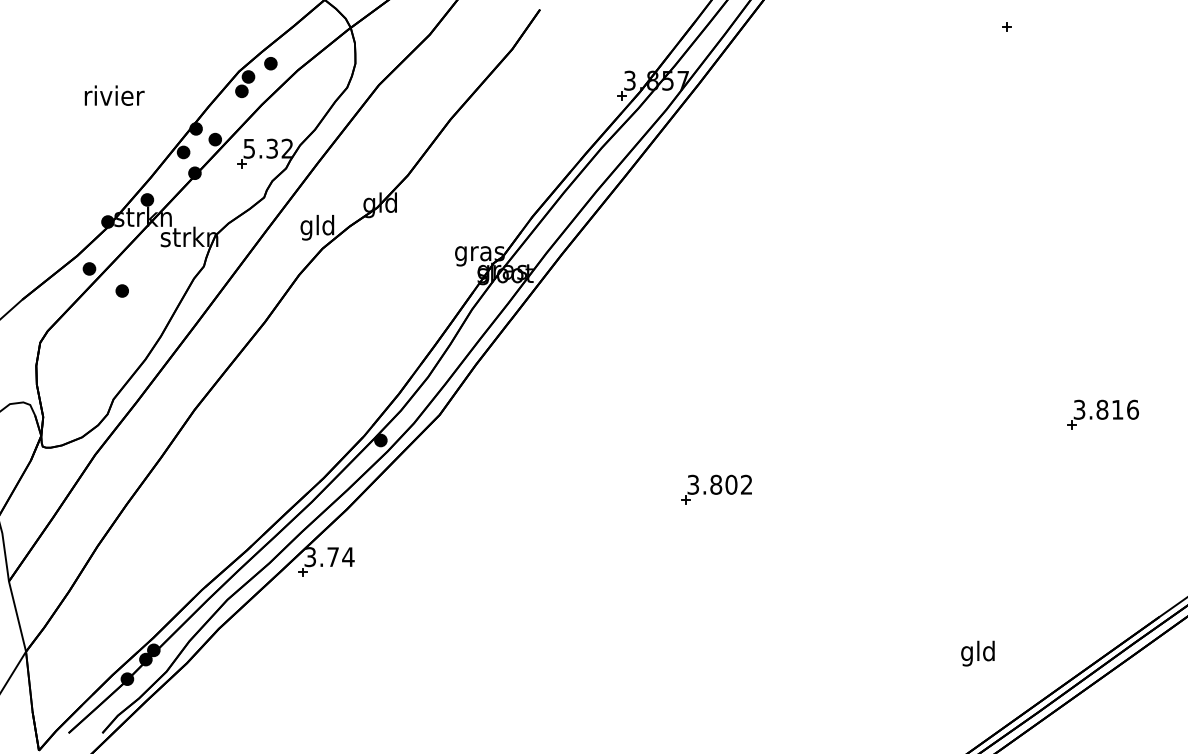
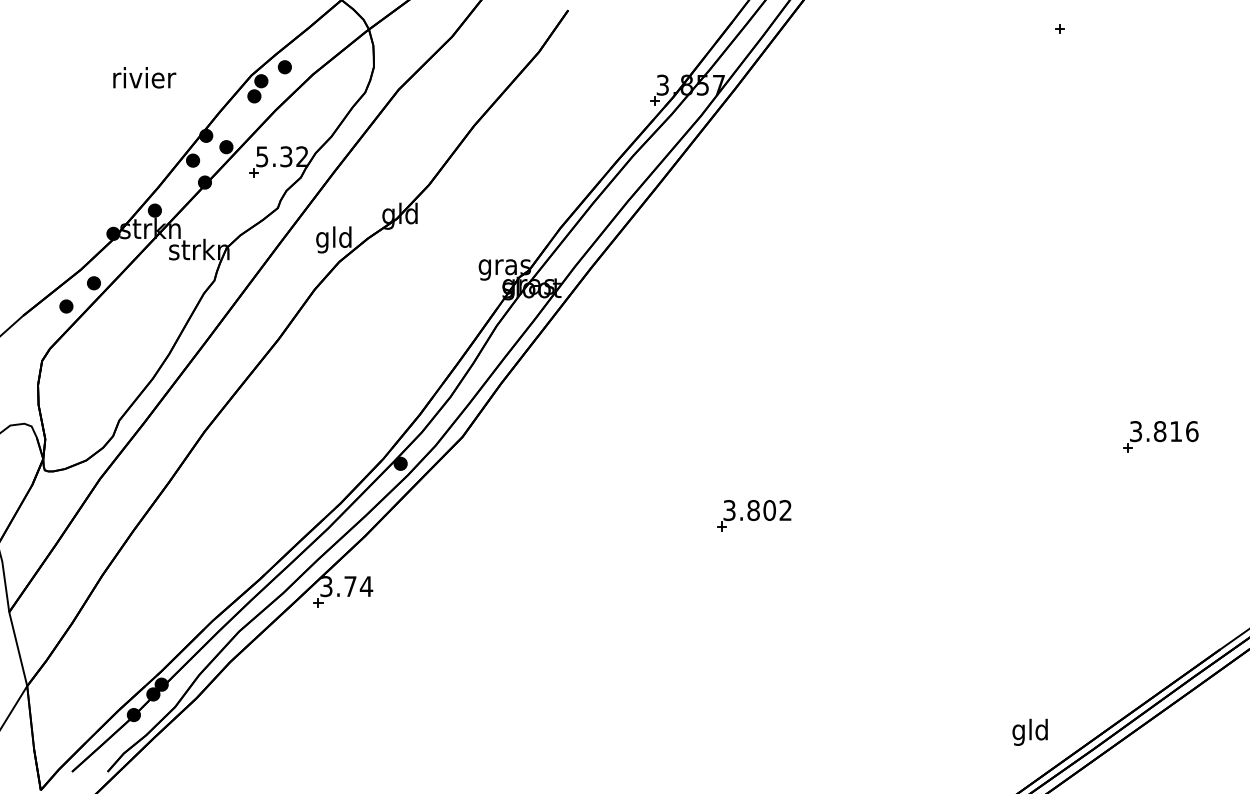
text: (114, 95) -> (144, 77), moved
part: (121, 290) -> (65, 305), moved
text: (977, 653) -> (1029, 732), moved

